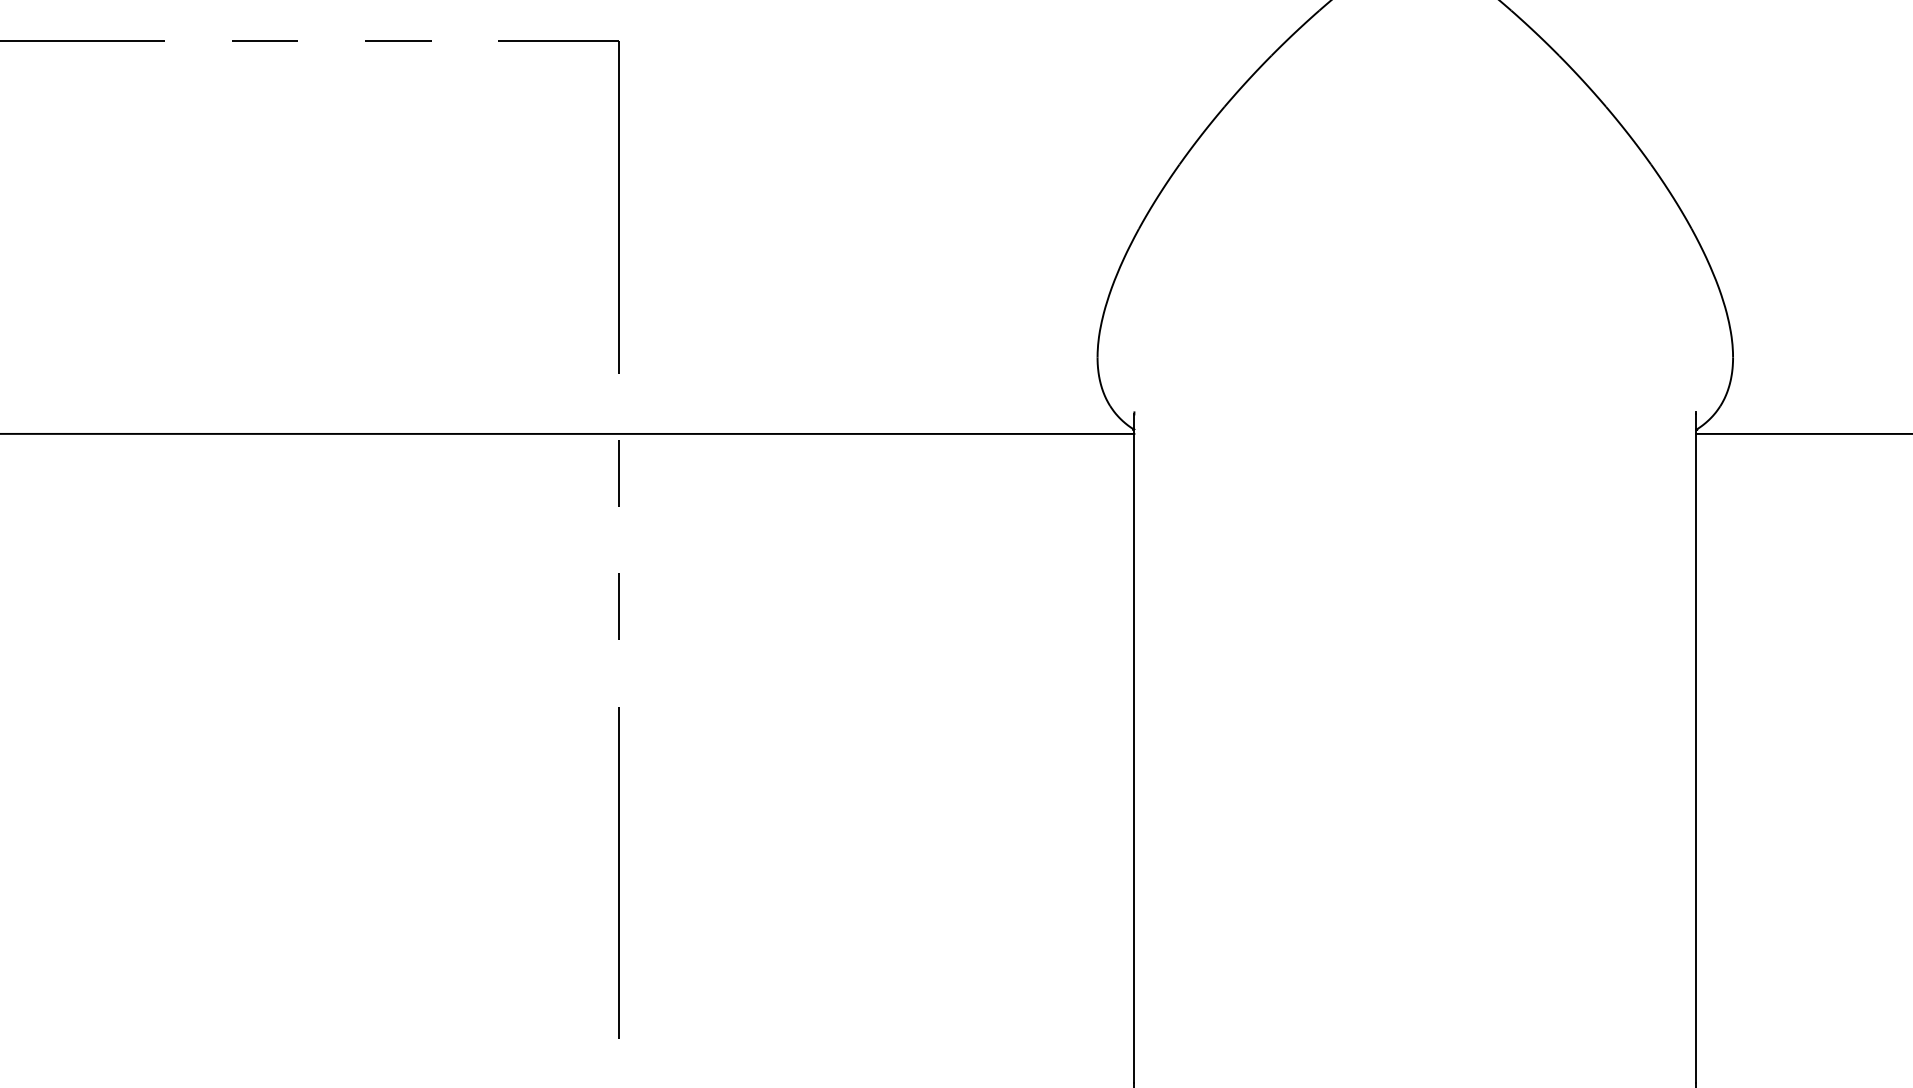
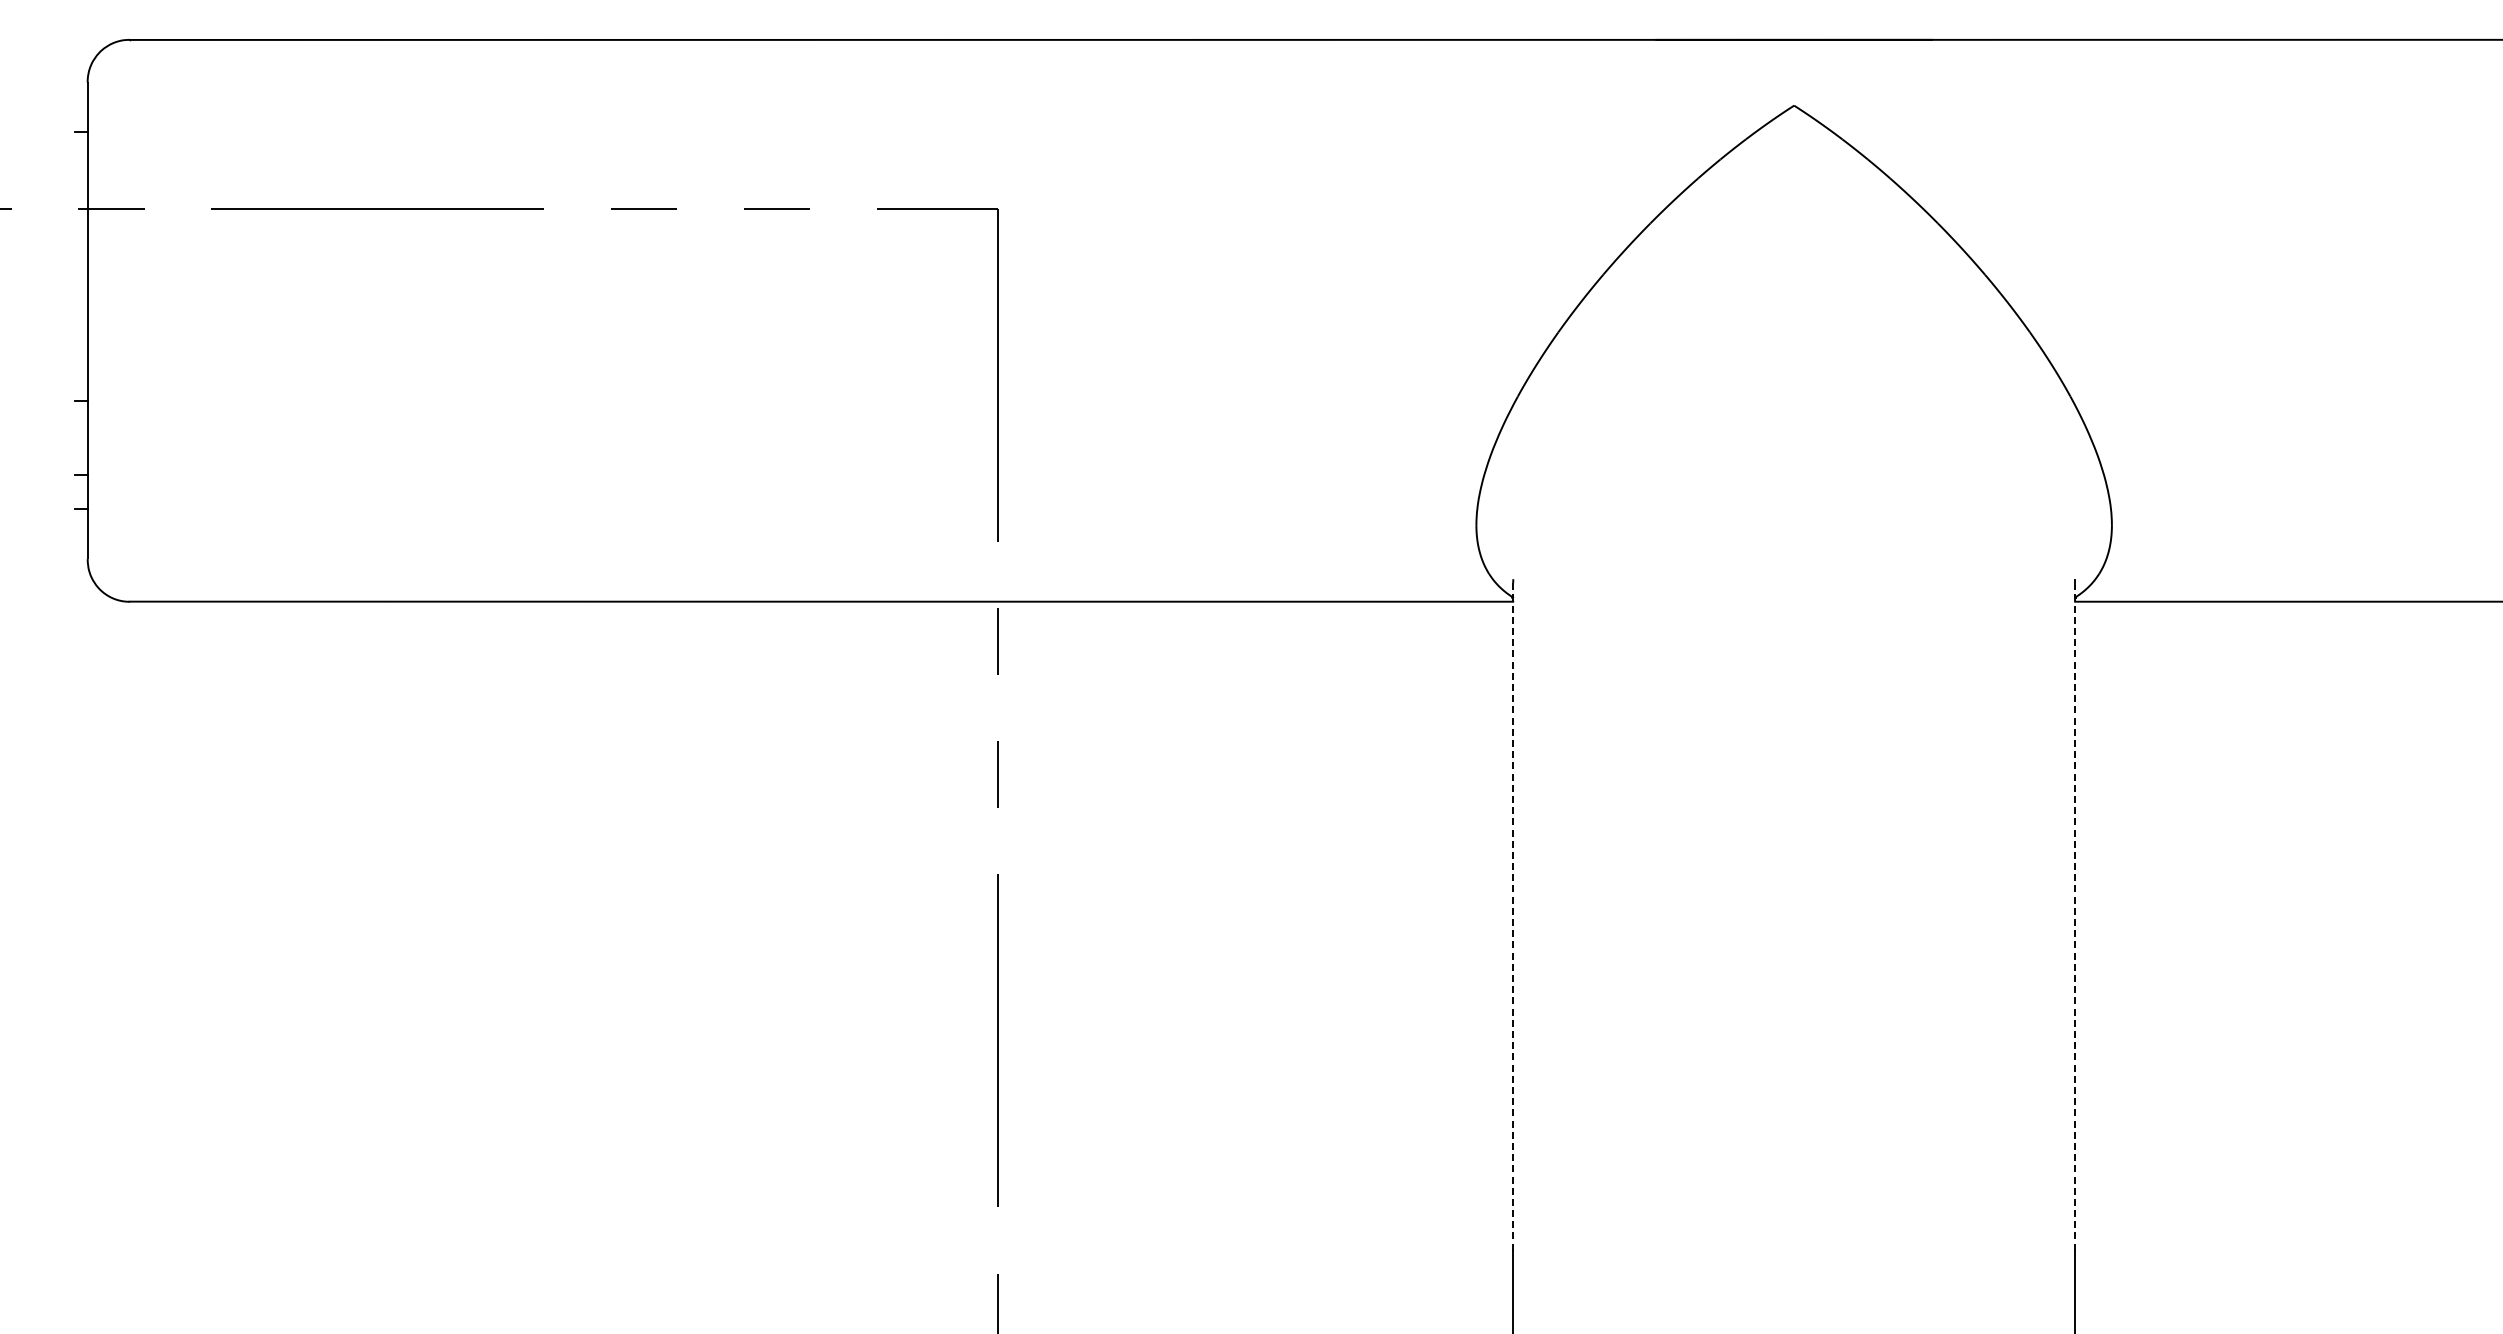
line: (1134, 747) -> (1513, 915), solid -> dashed
line: (1696, 747) -> (2075, 915), solid -> dashed

